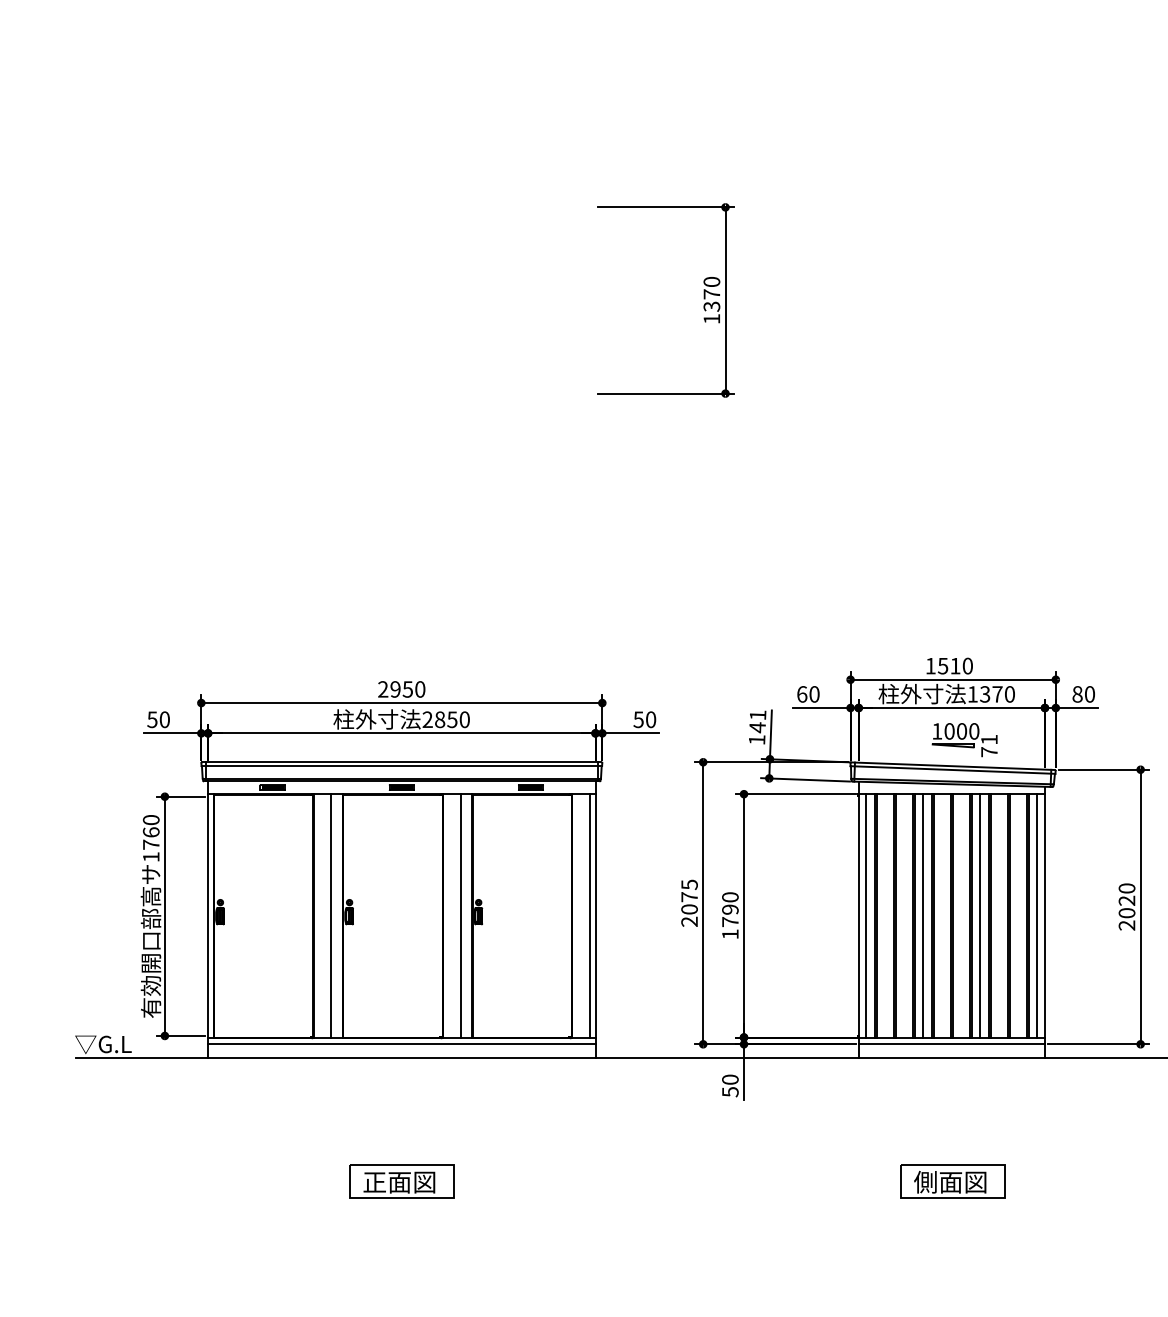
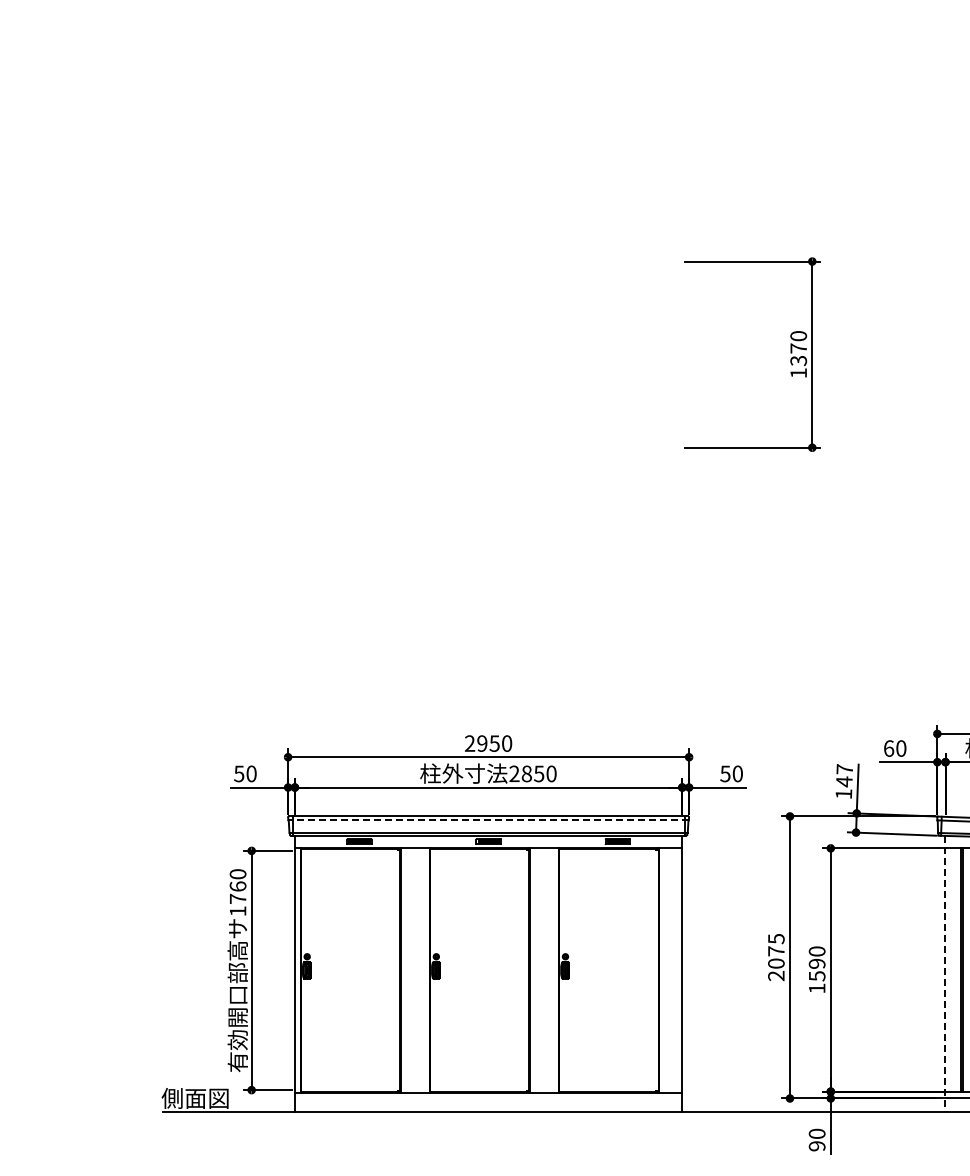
text: (757, 714) -> (844, 768), 141 -> 147
line: (401, 766) -> (488, 820), solid -> dashed
line: (866, 915) -> (953, 969), removed
line: (331, 916) -> (418, 970), removed
line: (460, 916) -> (547, 970), removed
line: (589, 916) -> (676, 970), removed
line: (858, 920) -> (945, 974), solid -> dashed
text: (730, 922) -> (817, 976), 1790 -> 1590
text: (107, 1043) -> (194, 1097), ▽G.L -> 側面図
line: (401, 1044) -> (488, 1098), removed
text: (730, 1092) -> (817, 1146), 50 -> 90

